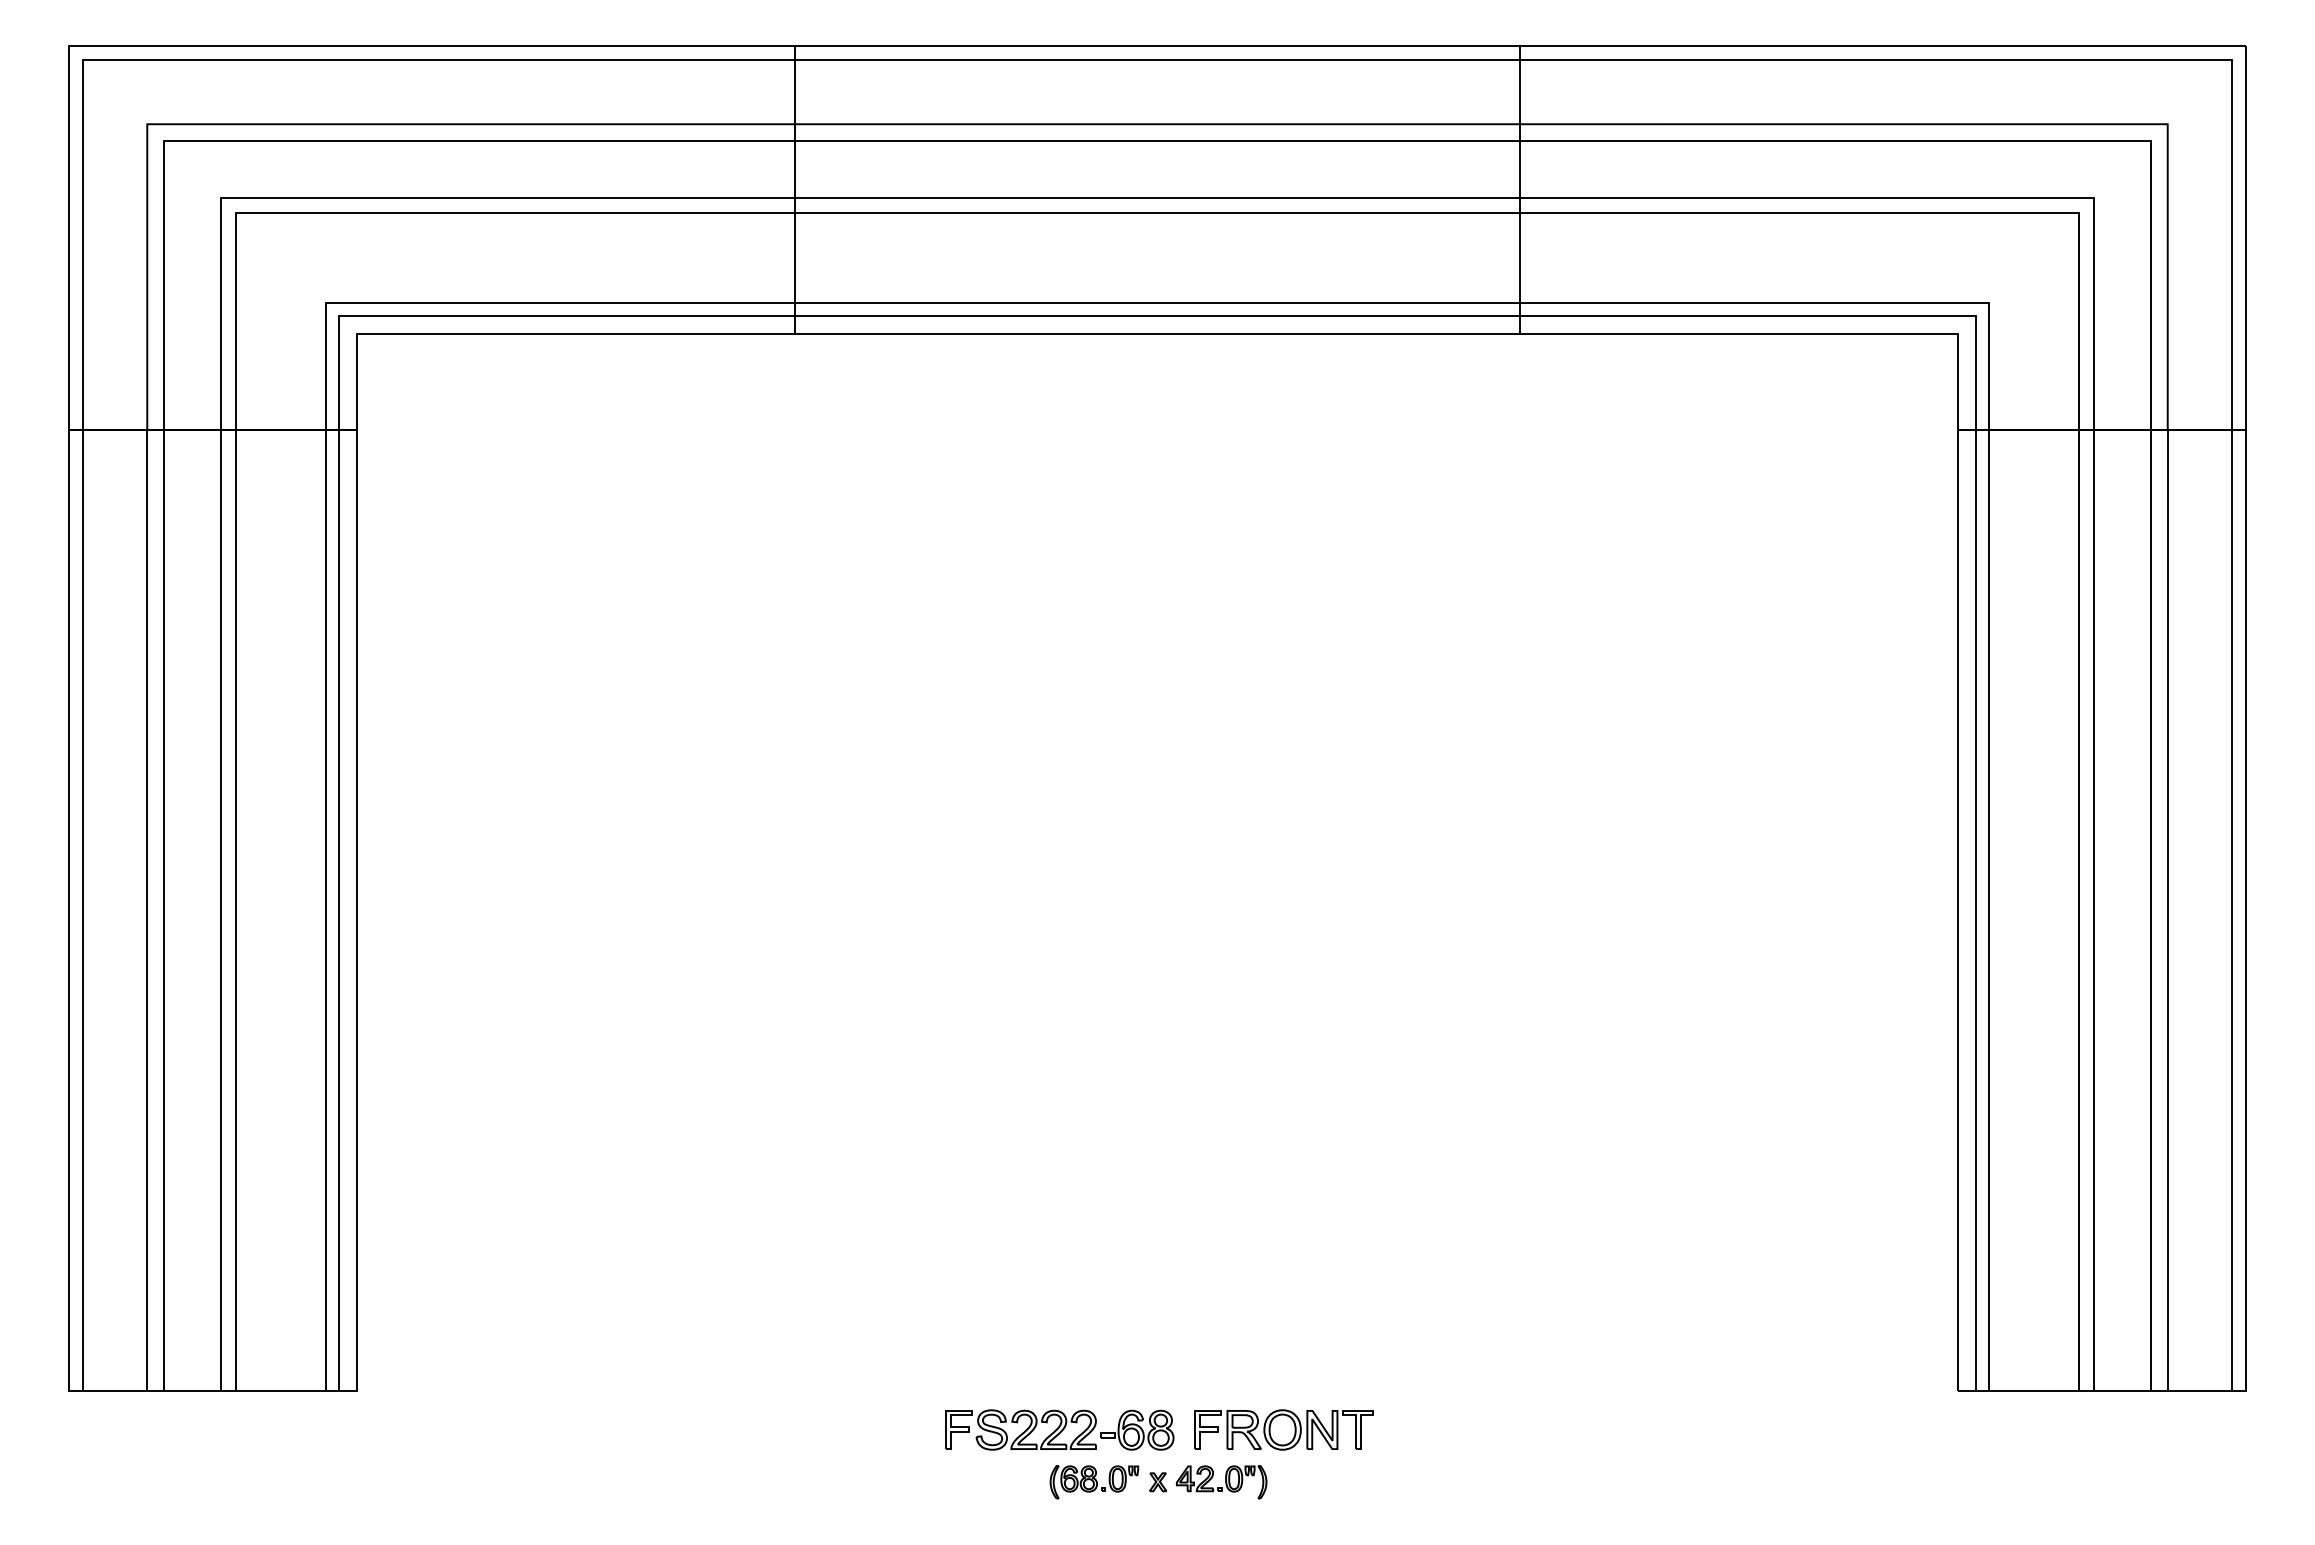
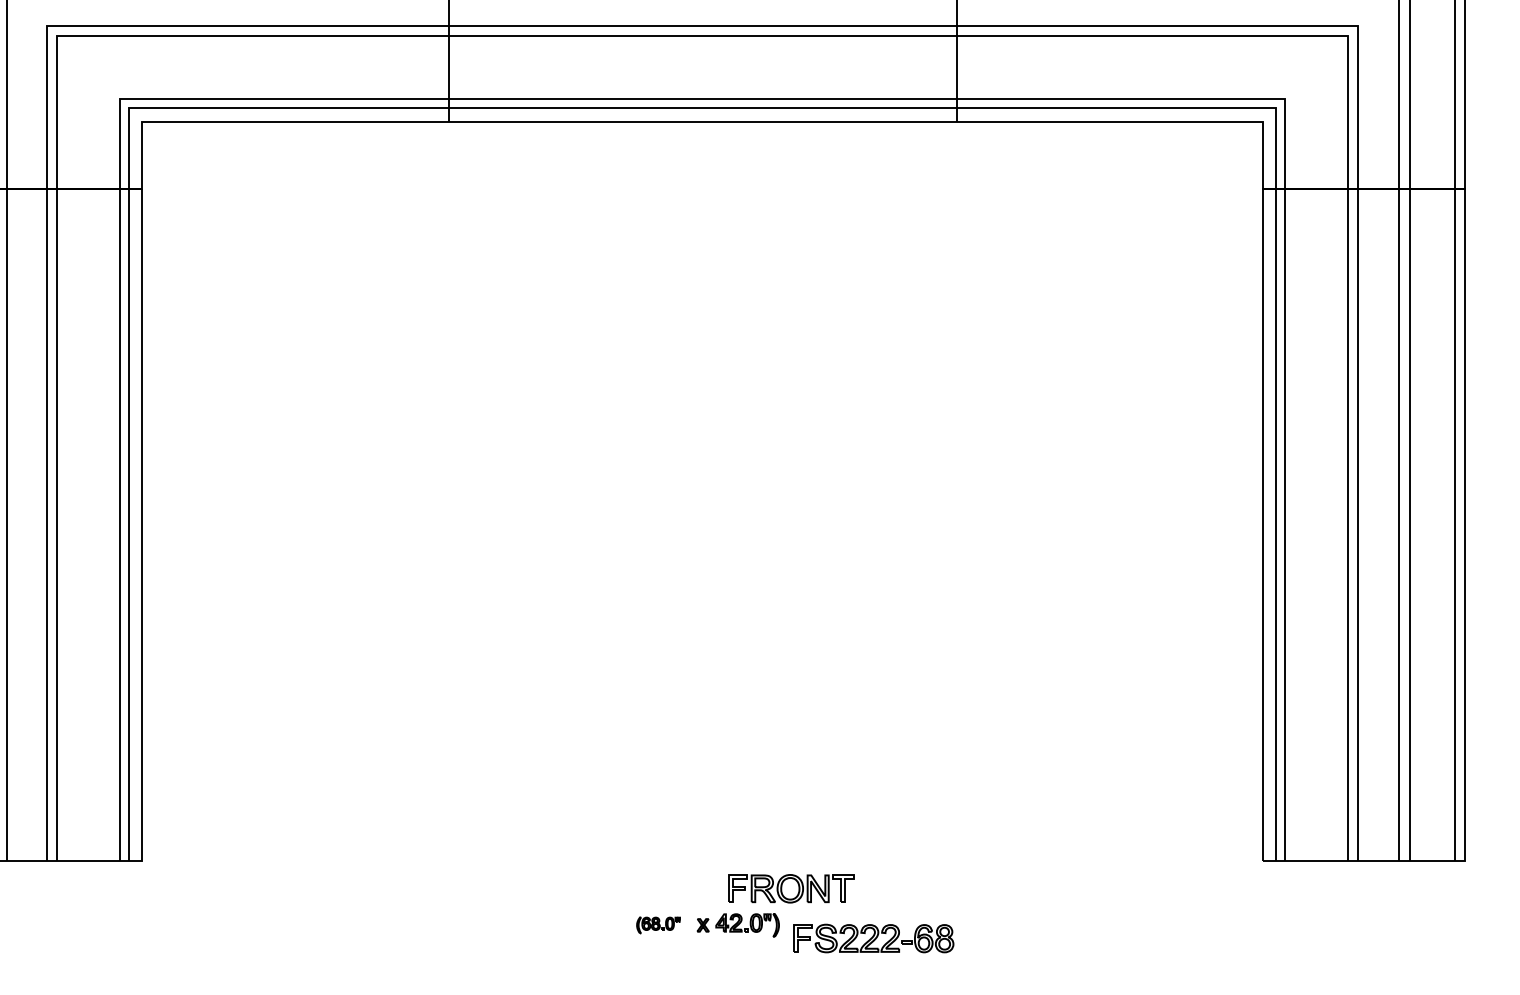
part: (1059, 1429) -> (873, 938), moved
part: (1094, 1482) -> (658, 925), size x0.7

